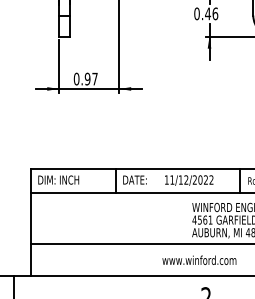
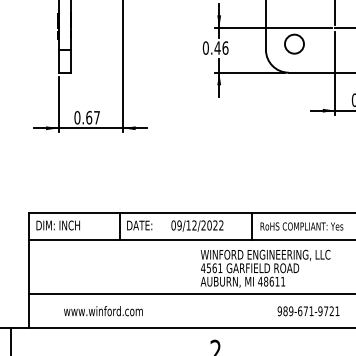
text: (87, 78) -> (89, 117), 0.97 -> 0.67
text: (169, 180) -> (176, 225), 11/12/2022 -> 09/12/2022
text: (199, 260) -> (103, 311), moved

